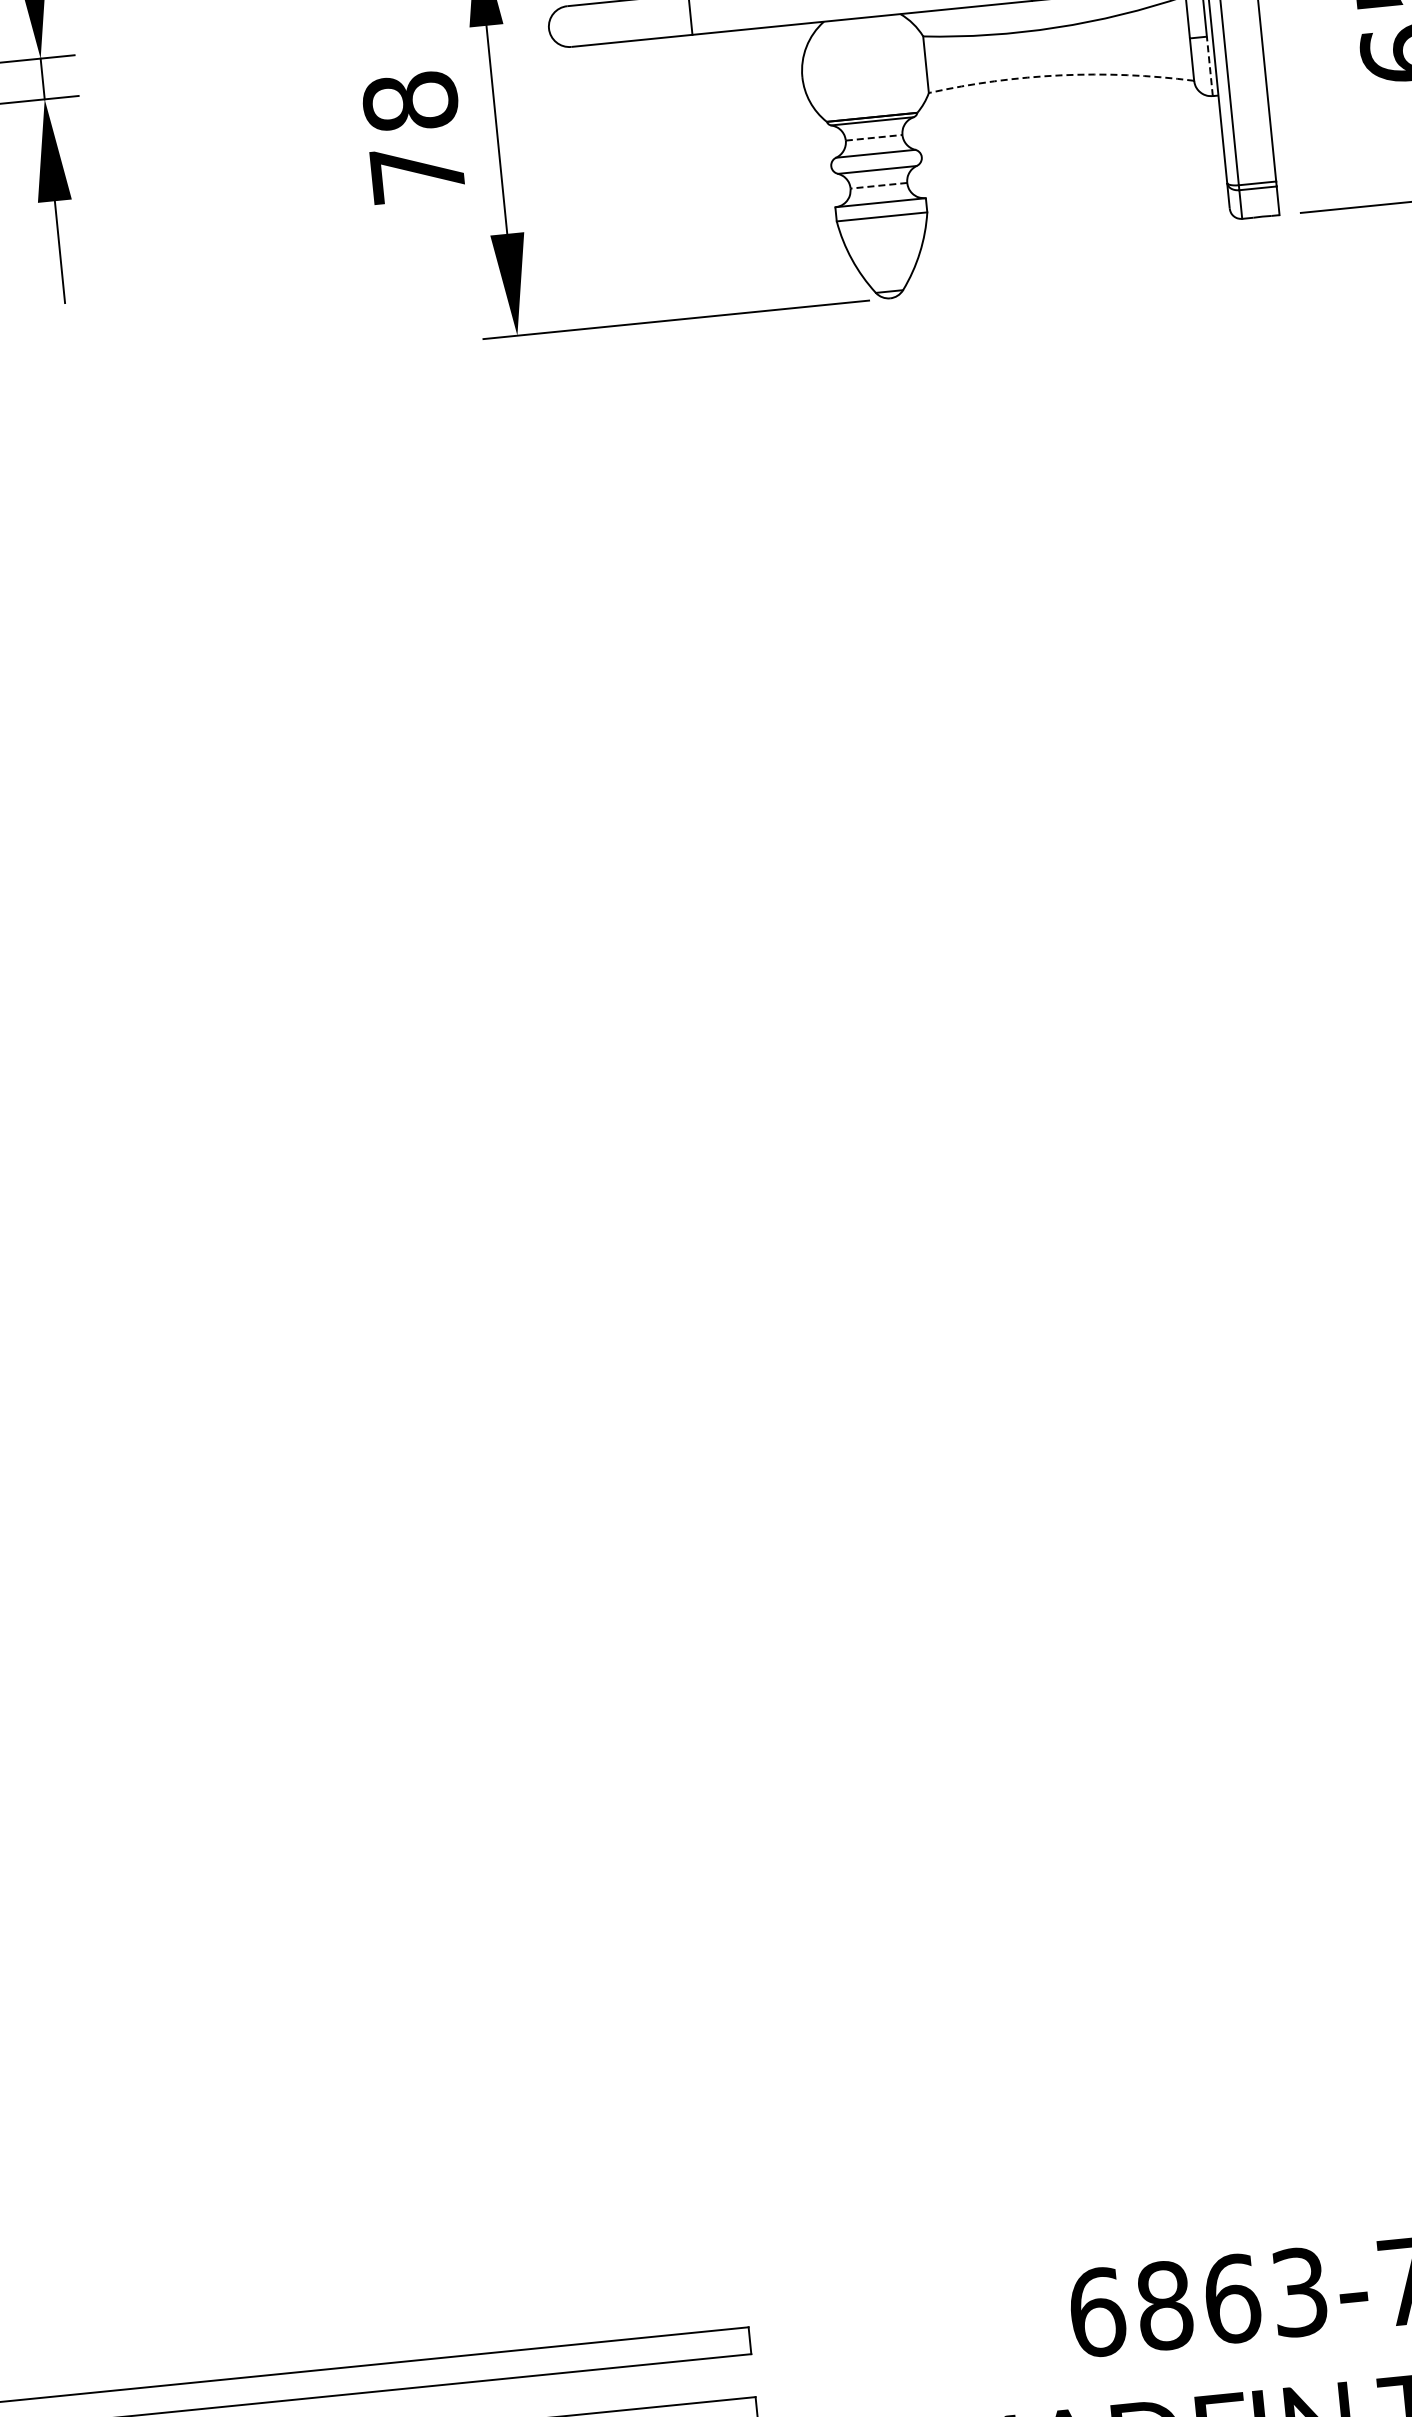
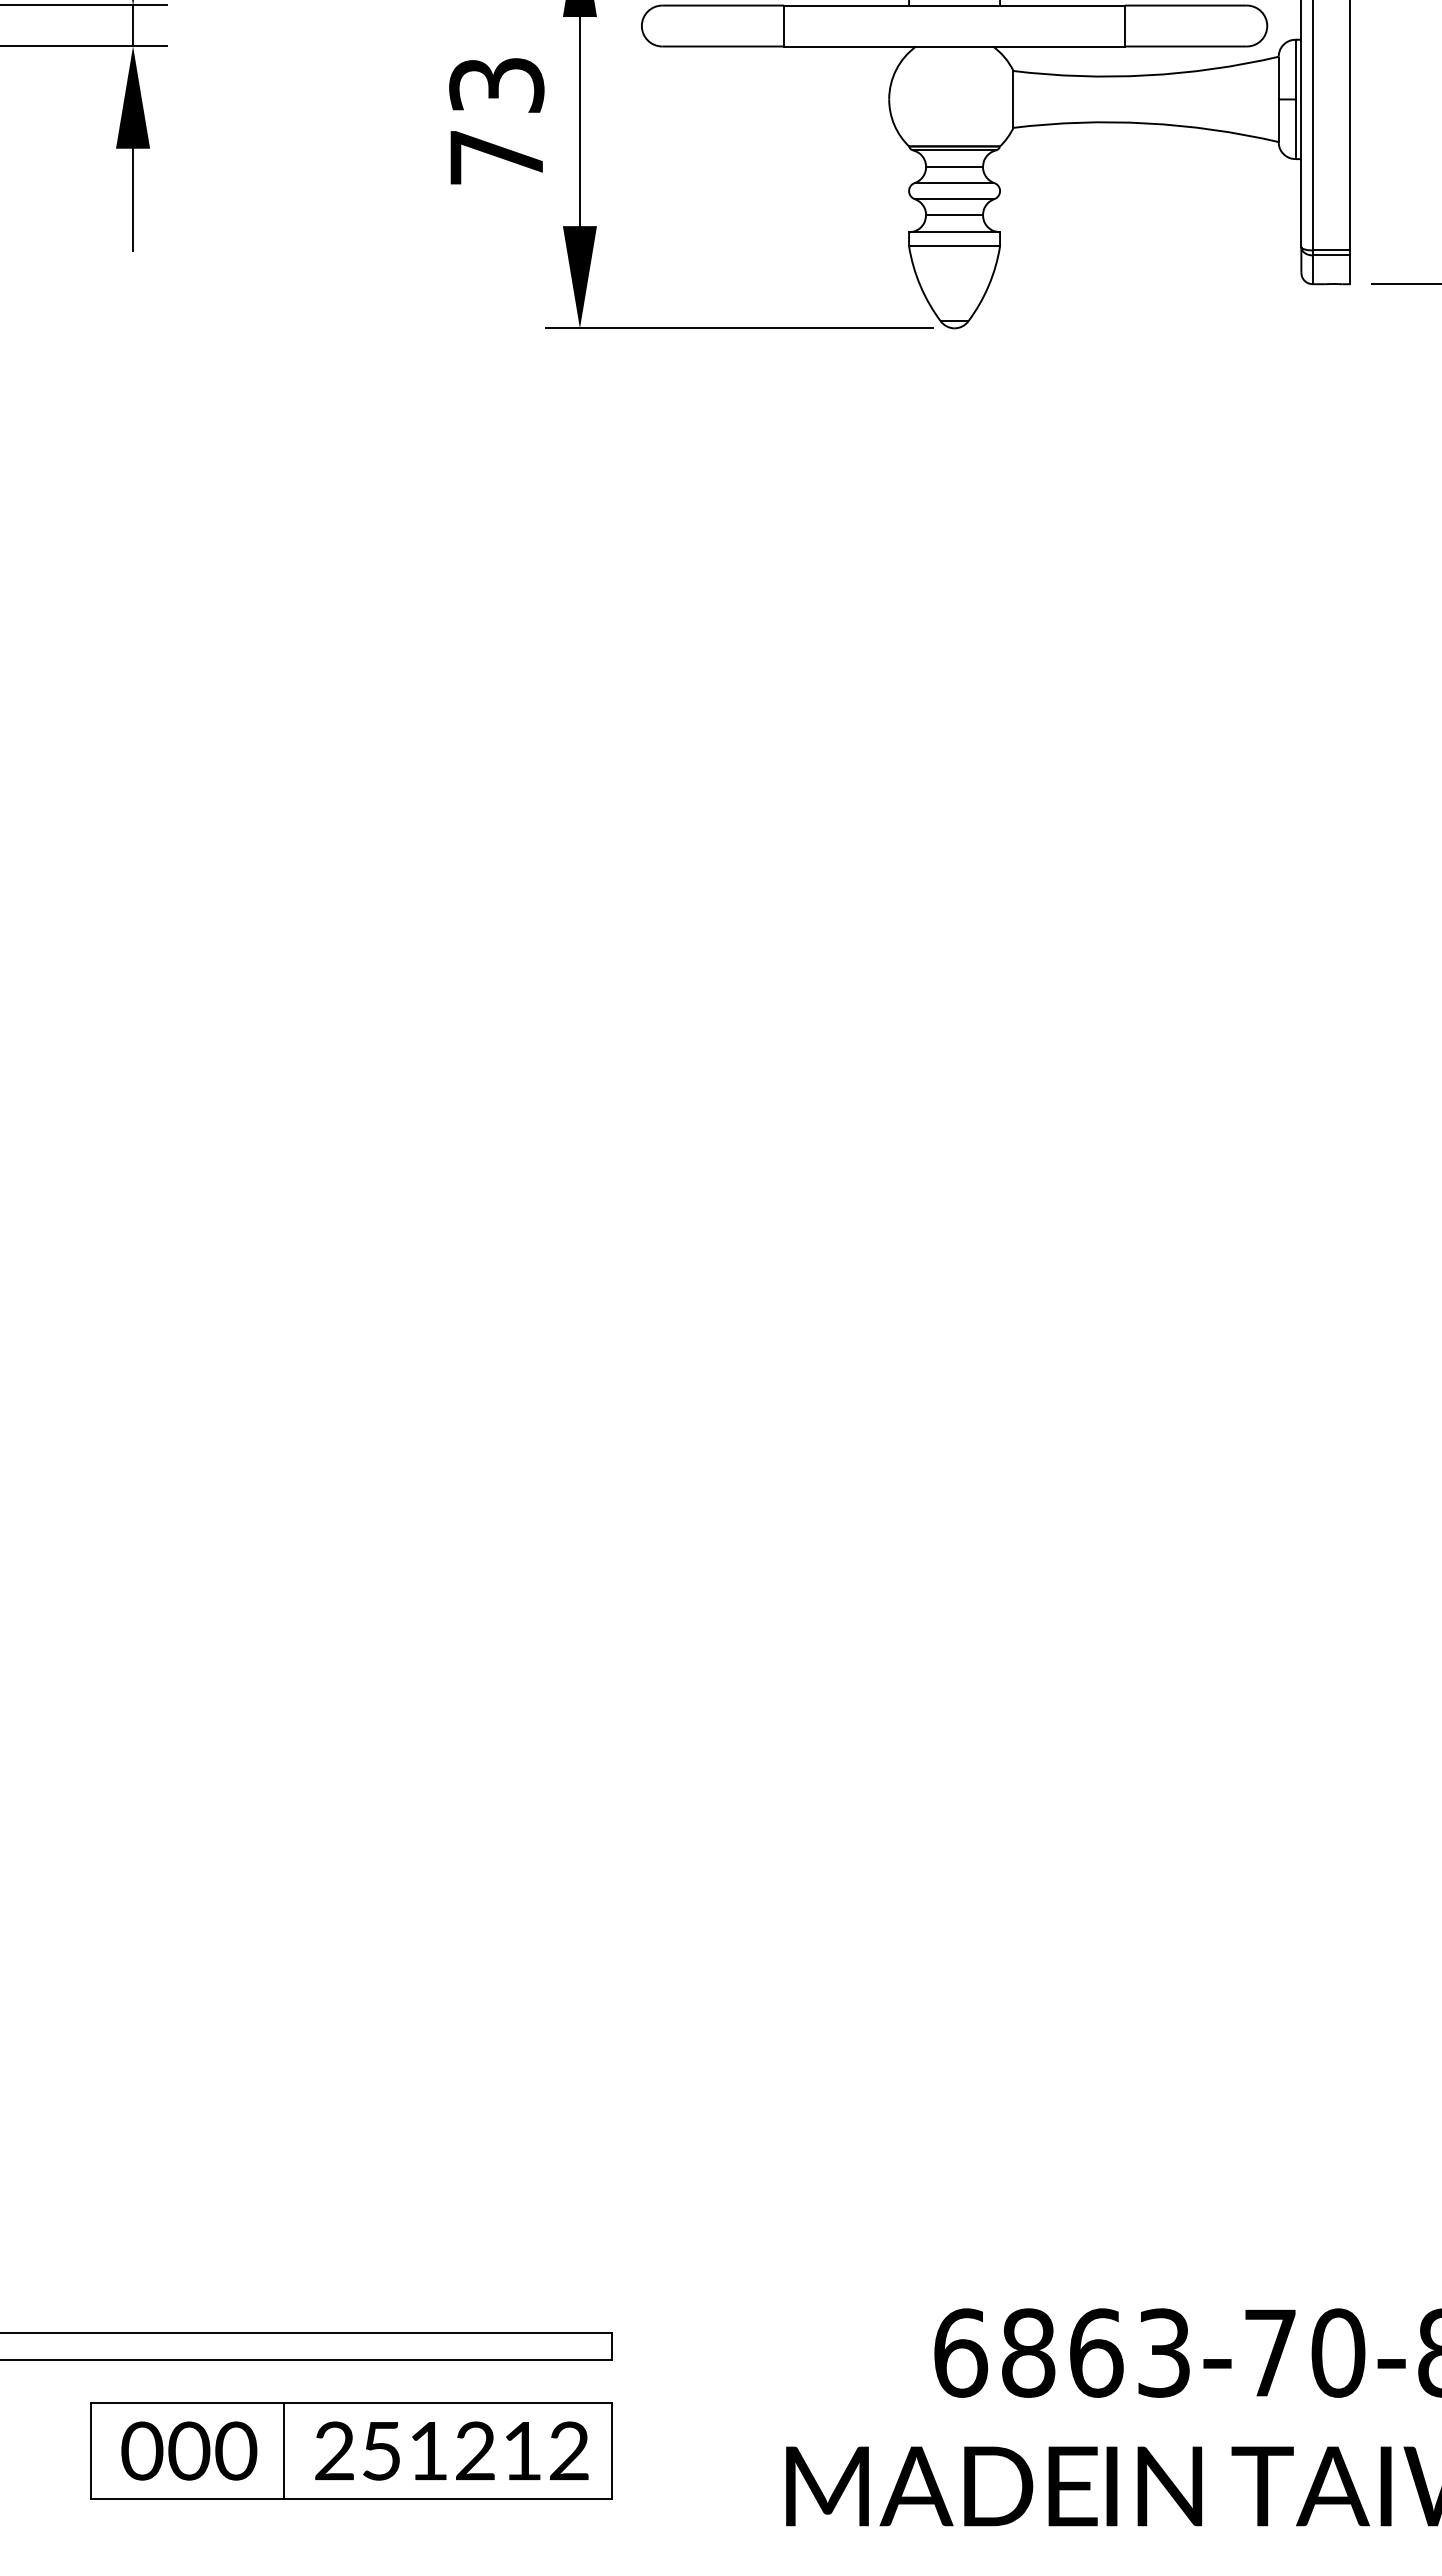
line: (1209, 66) -> (1295, 129), dashed -> solid
arc: (1060, 75) -> (1146, 123), dashed -> solid
text: (410, 101) -> (496, 84), 78 -> 73
line: (875, 138) -> (955, 167), dashed -> solid
line: (878, 186) -> (954, 215), dashed -> solid

